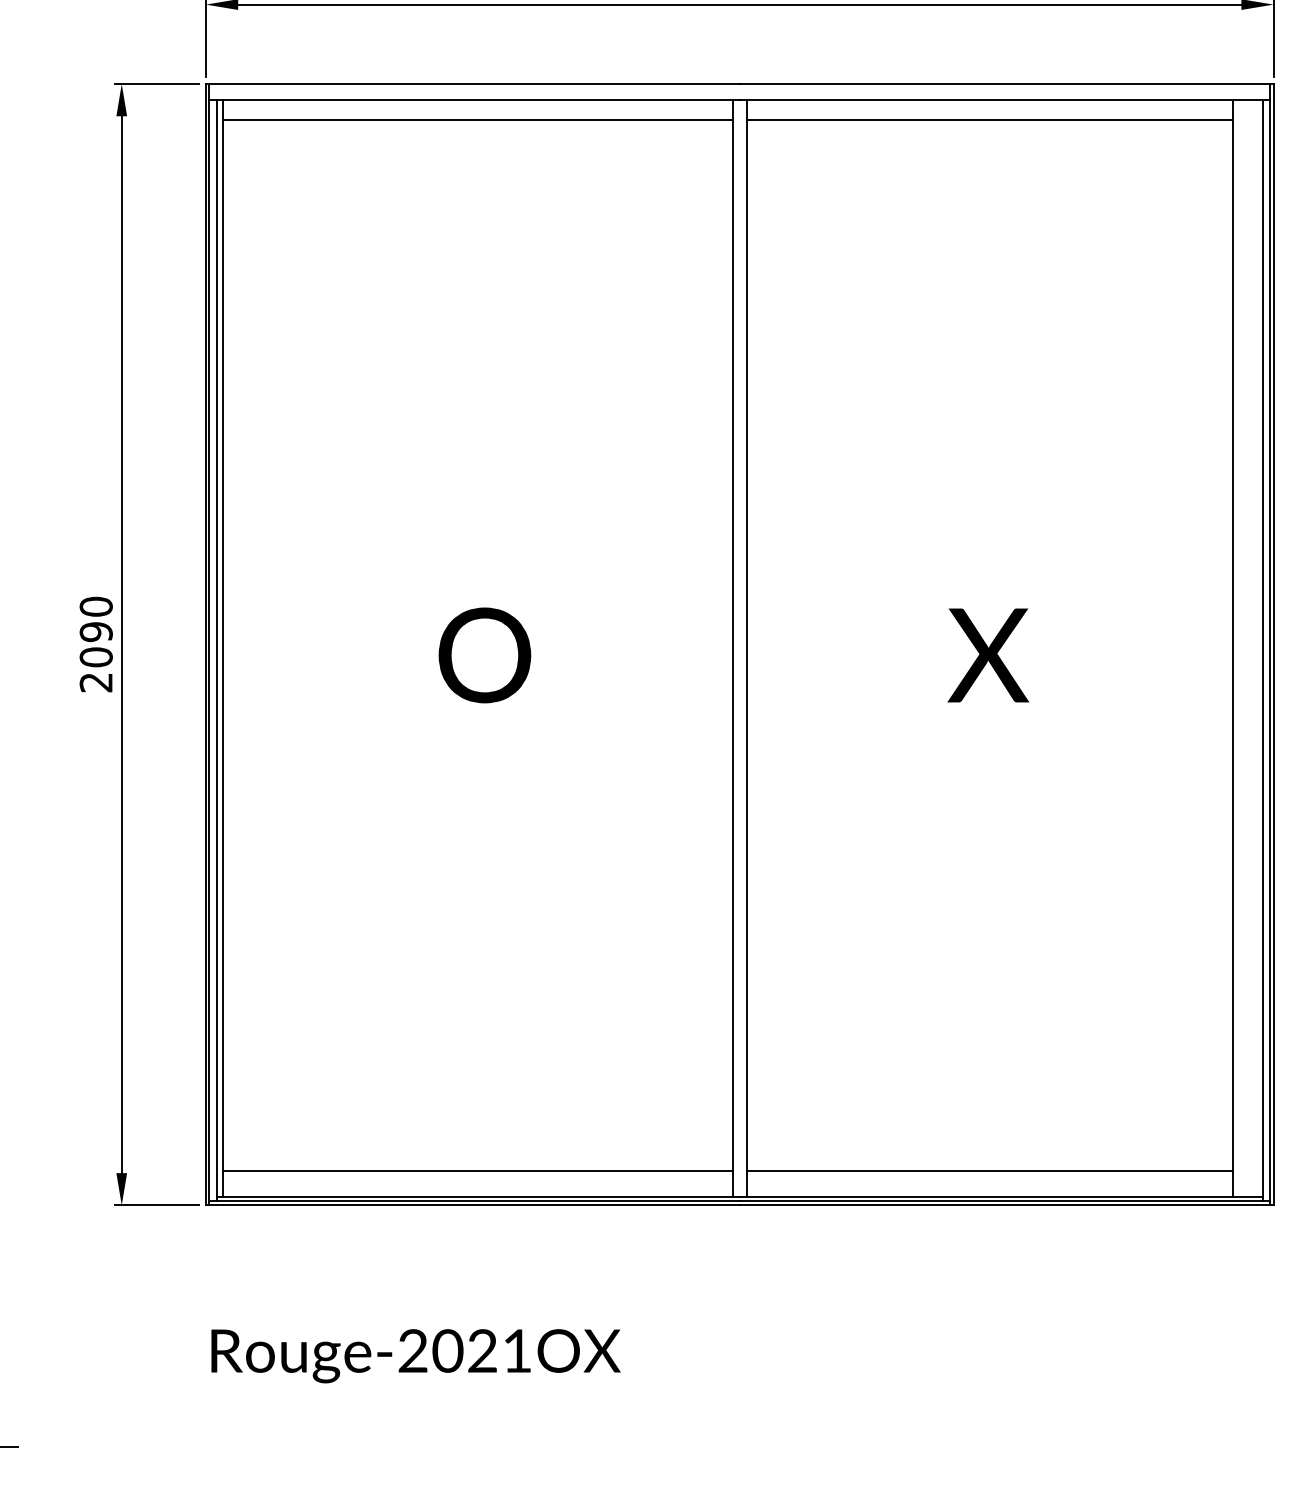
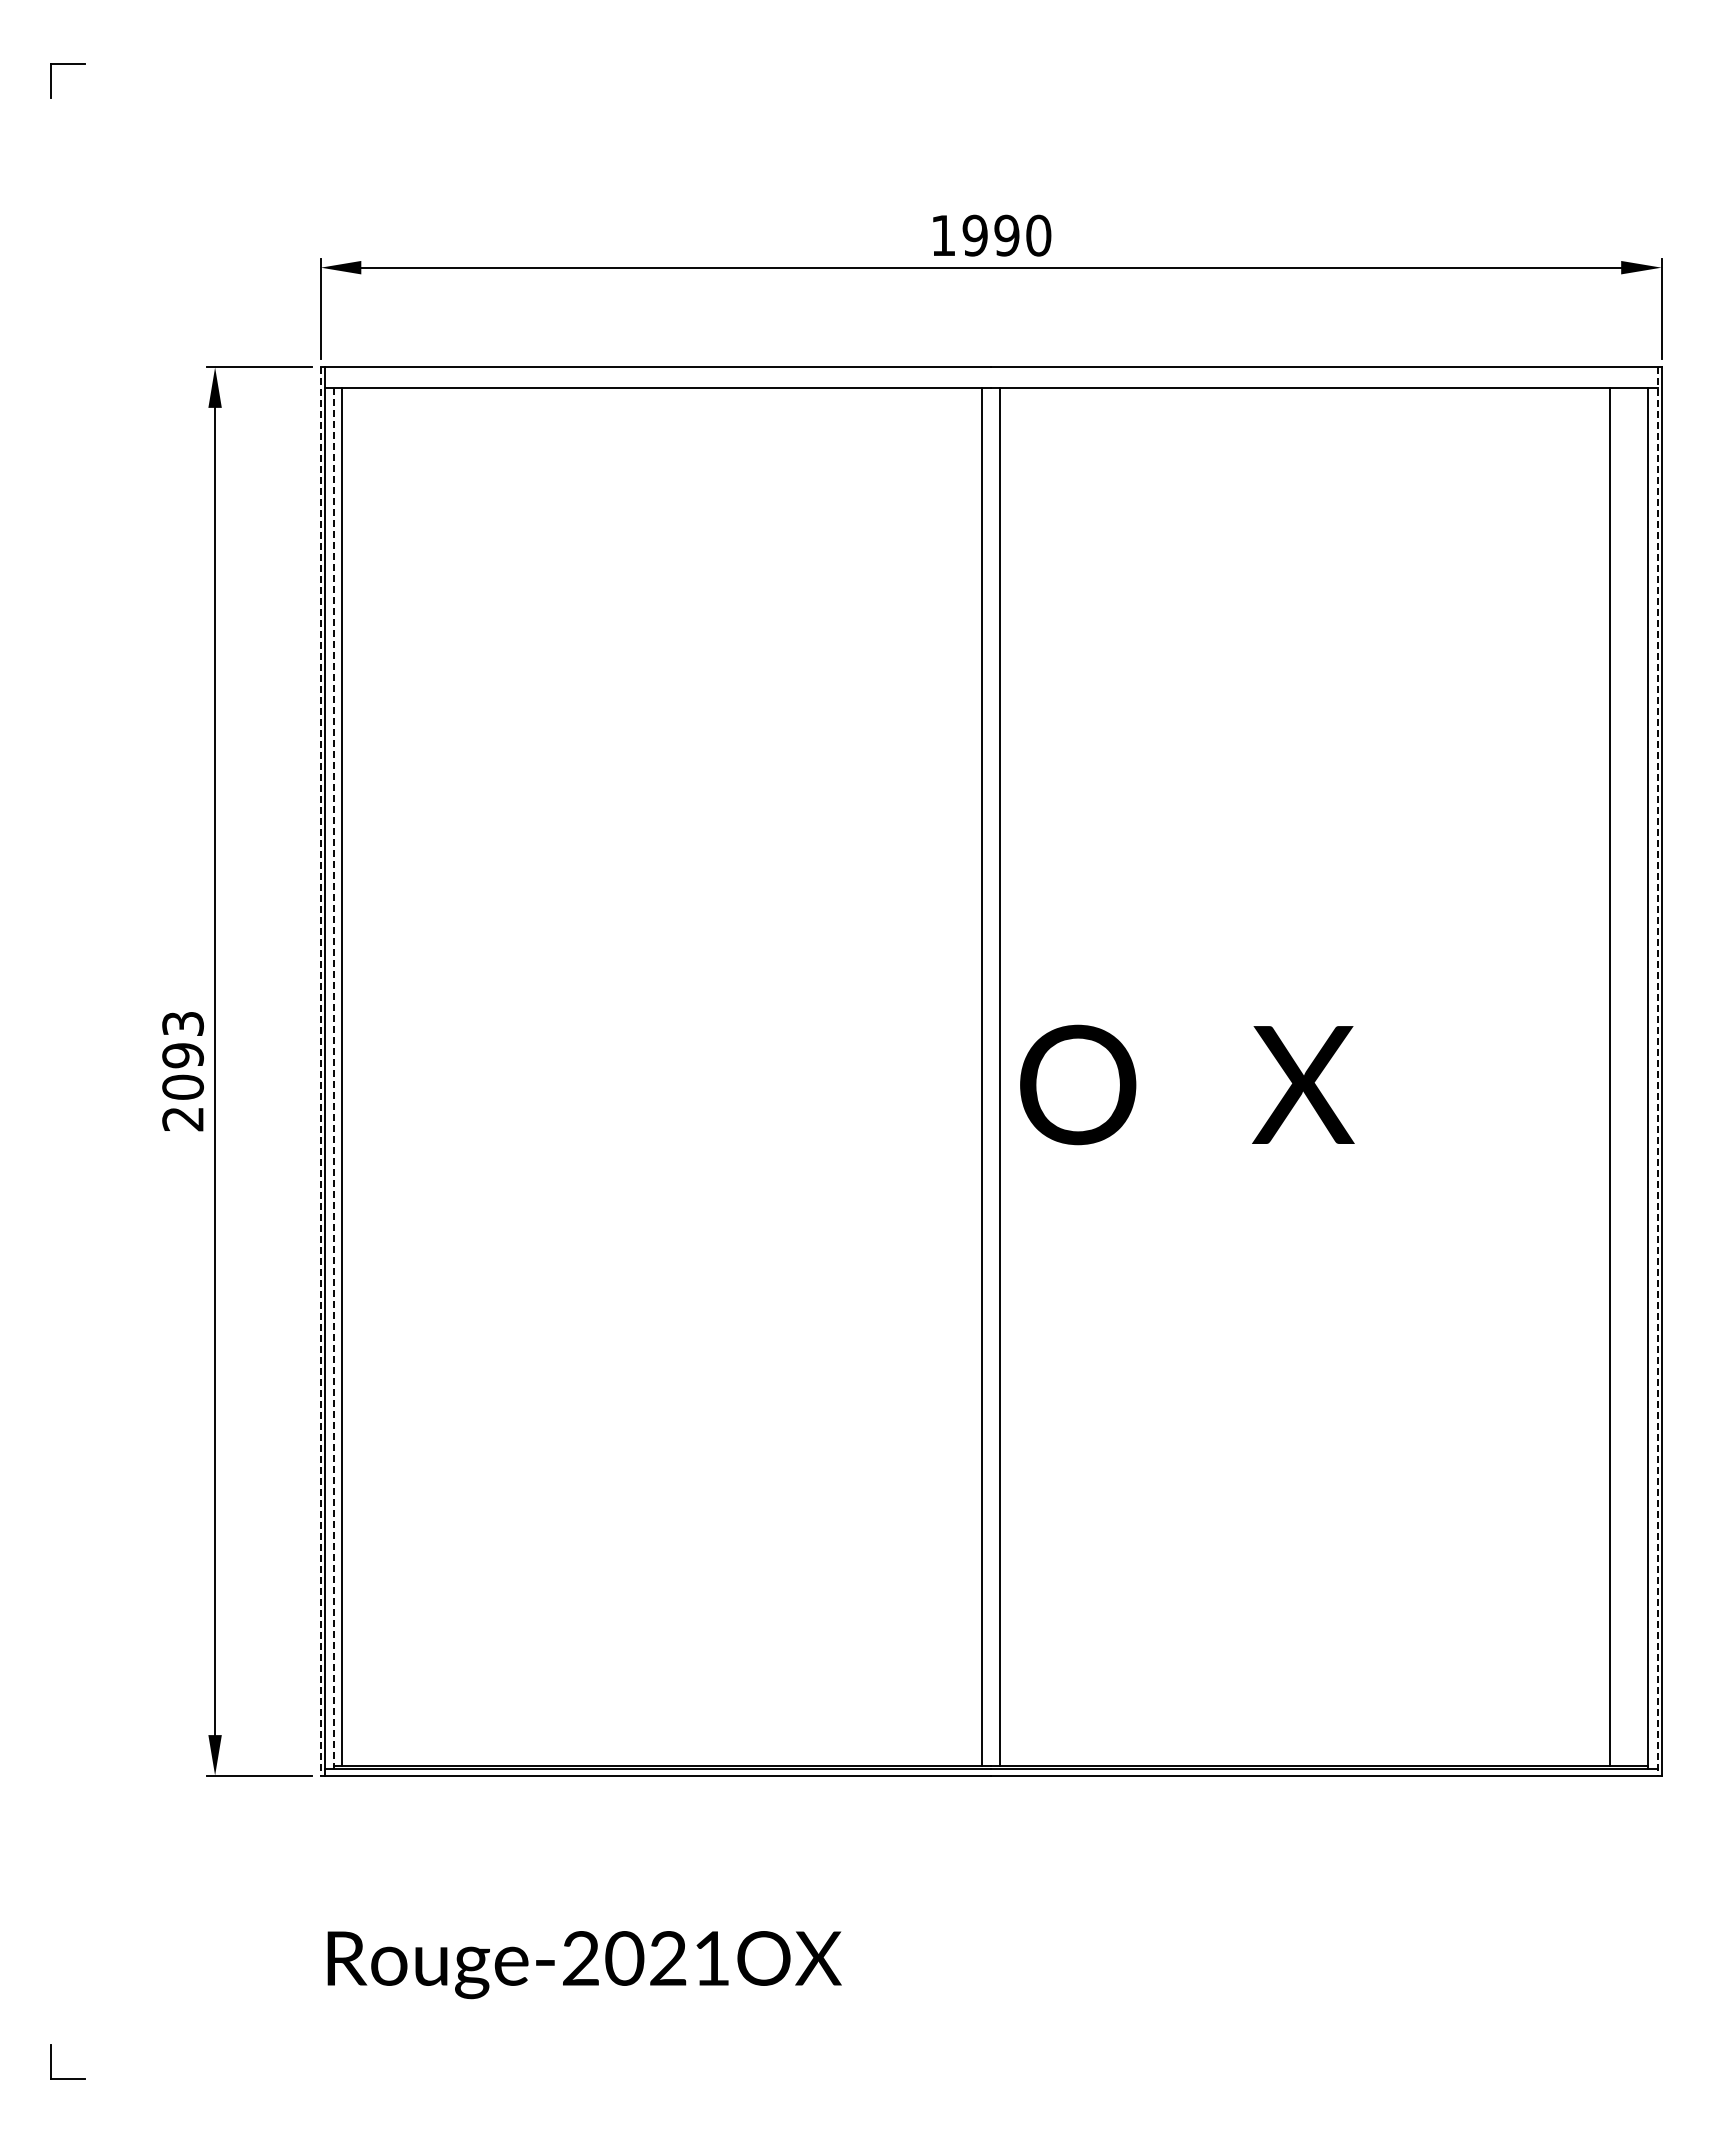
line: (477, 119) -> (661, 412), removed
line: (990, 119) -> (1305, 412), removed
text: (95, 606) -> (182, 1023), 2090 -> 2093
line: (205, 644) -> (320, 1071), solid -> dashed
line: (1270, 644) -> (1657, 1071), solid -> dashed
line: (216, 650) -> (334, 1078), solid -> dashed
text: (485, 655) -> (1078, 1084), moved
line: (477, 1170) -> (661, 1731), removed
line: (990, 1170) -> (1305, 1731), removed

